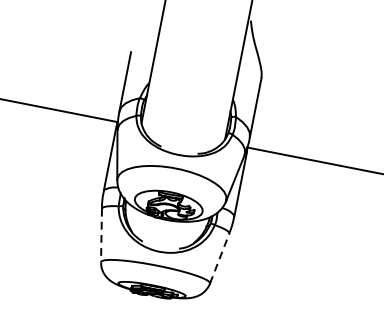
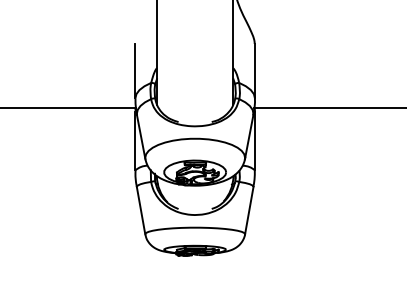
line: (102, 235) -> (141, 210), dashed -> solid
line: (219, 258) -> (249, 210), dashed -> solid

